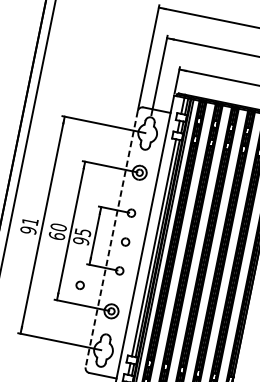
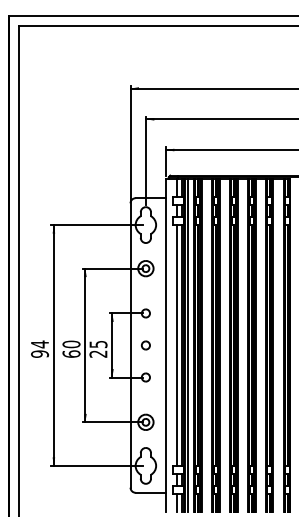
text: (29, 221) -> (39, 344), 91 -> 94
text: (81, 240) -> (98, 353), 95 -> 25
line: (111, 240) -> (130, 346), dashed -> solid
part: (79, 285) -> (106, 401), removed

